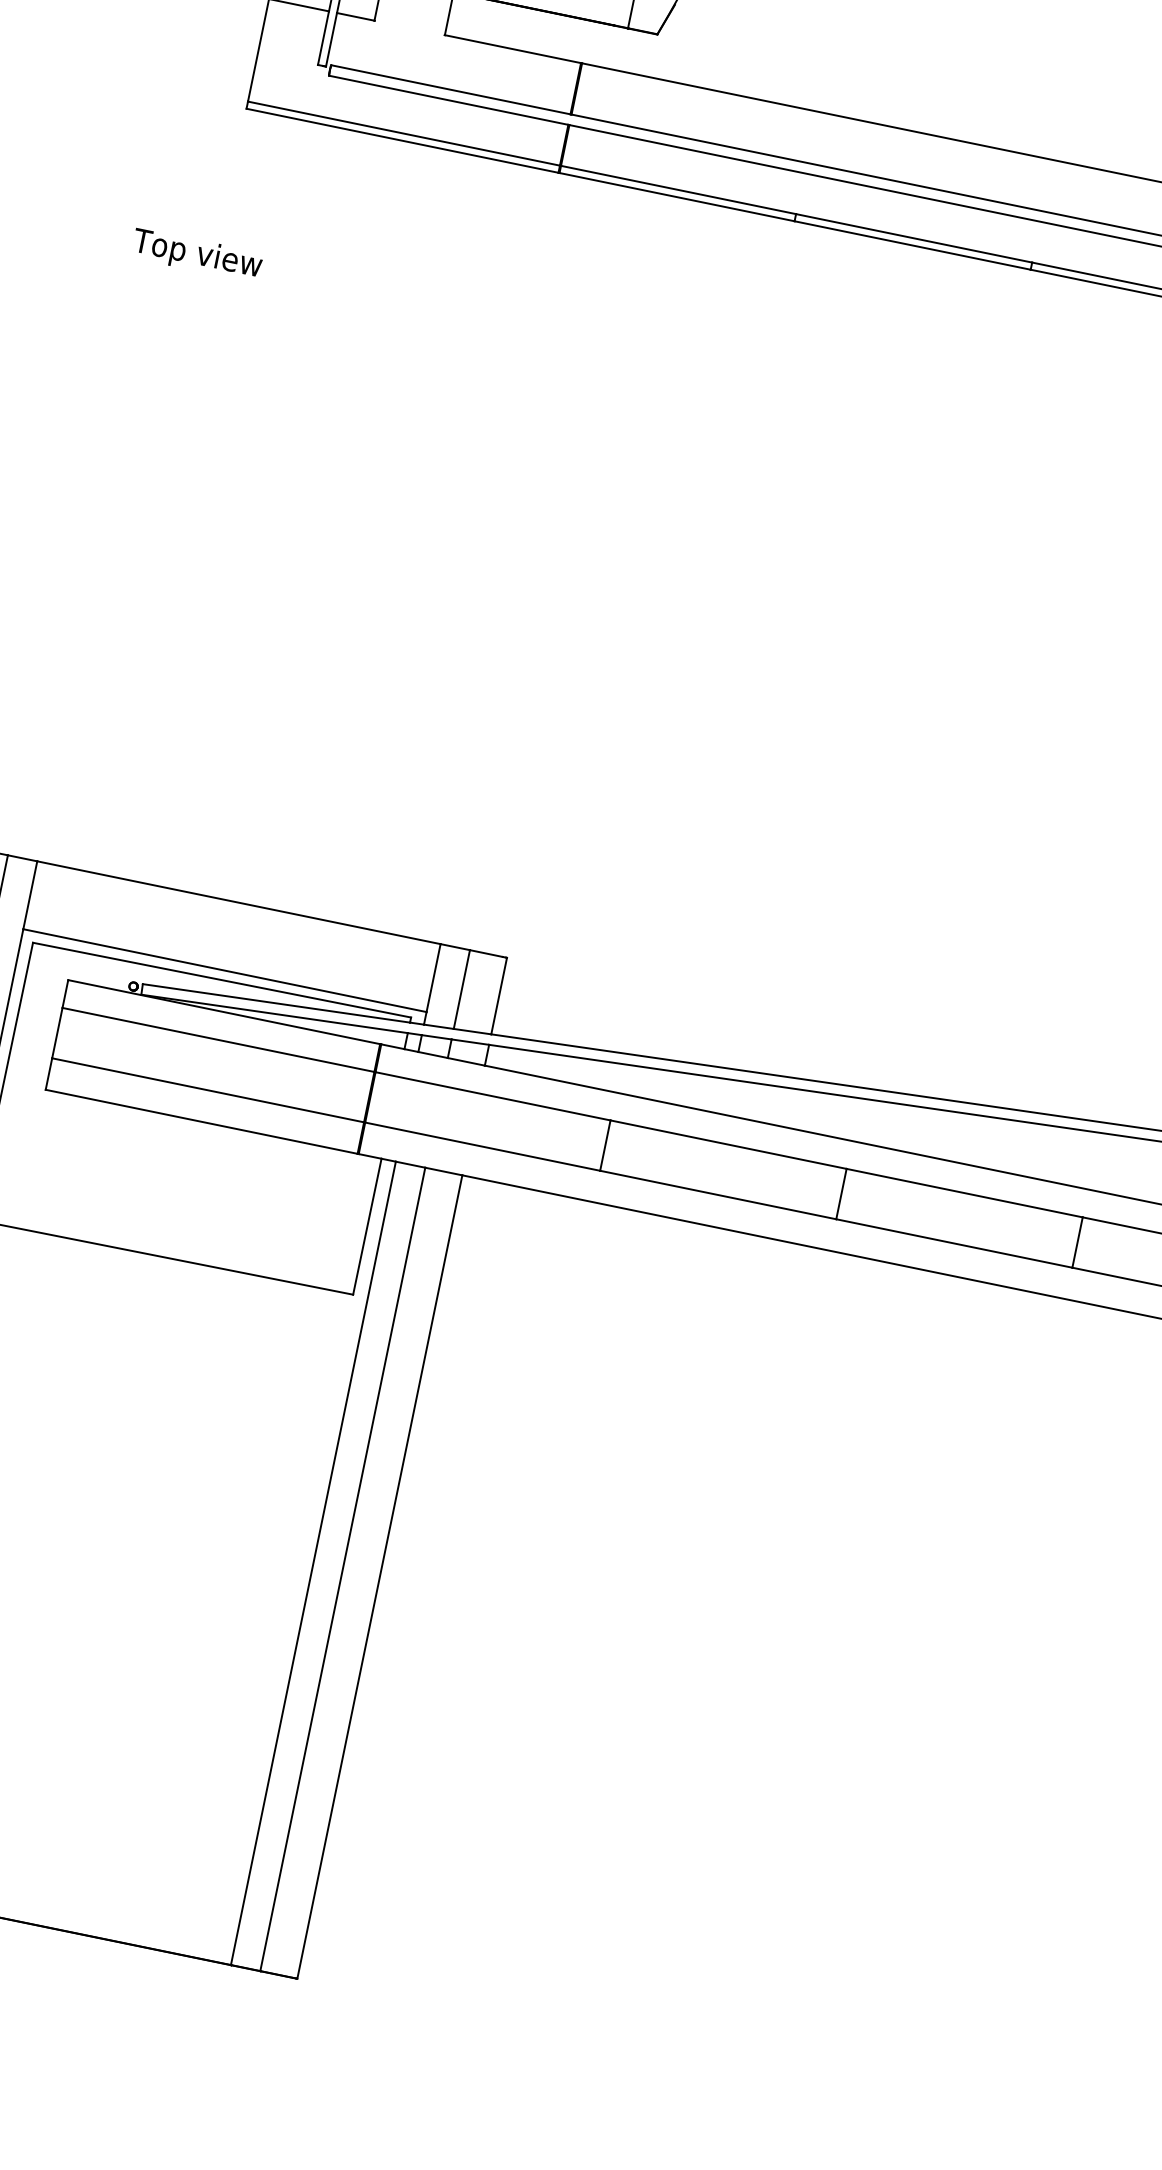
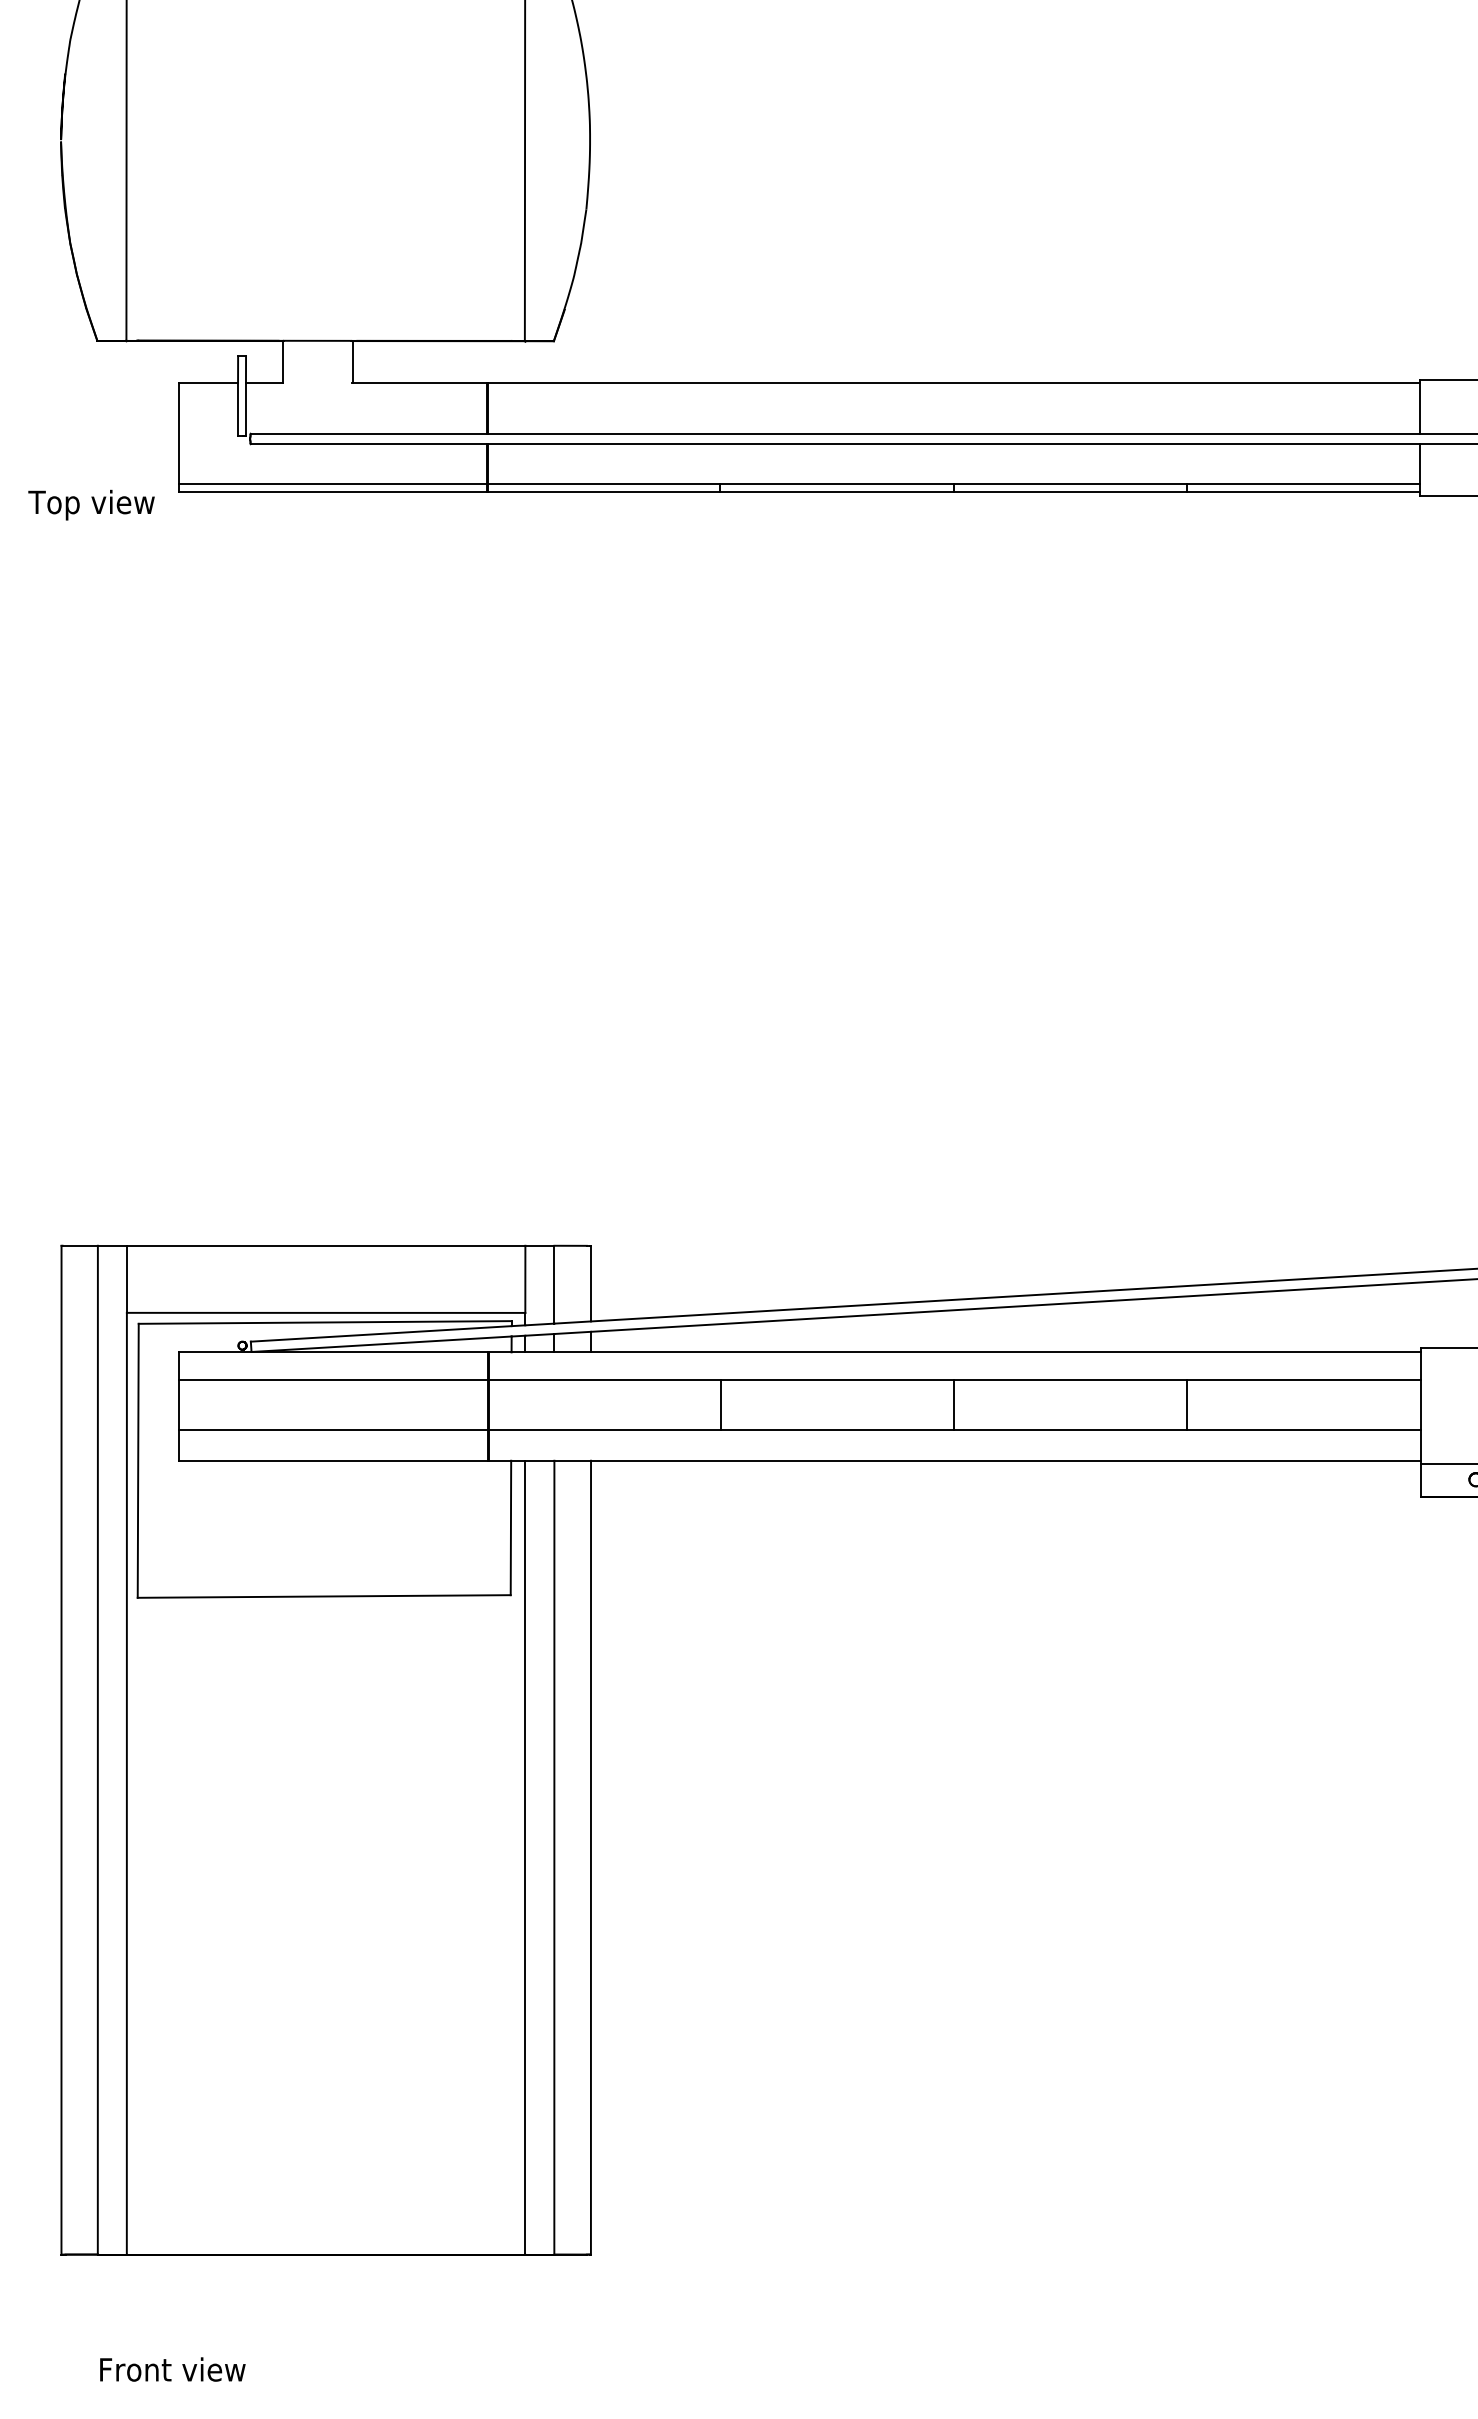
text: (197, 254) -> (91, 504), moved

